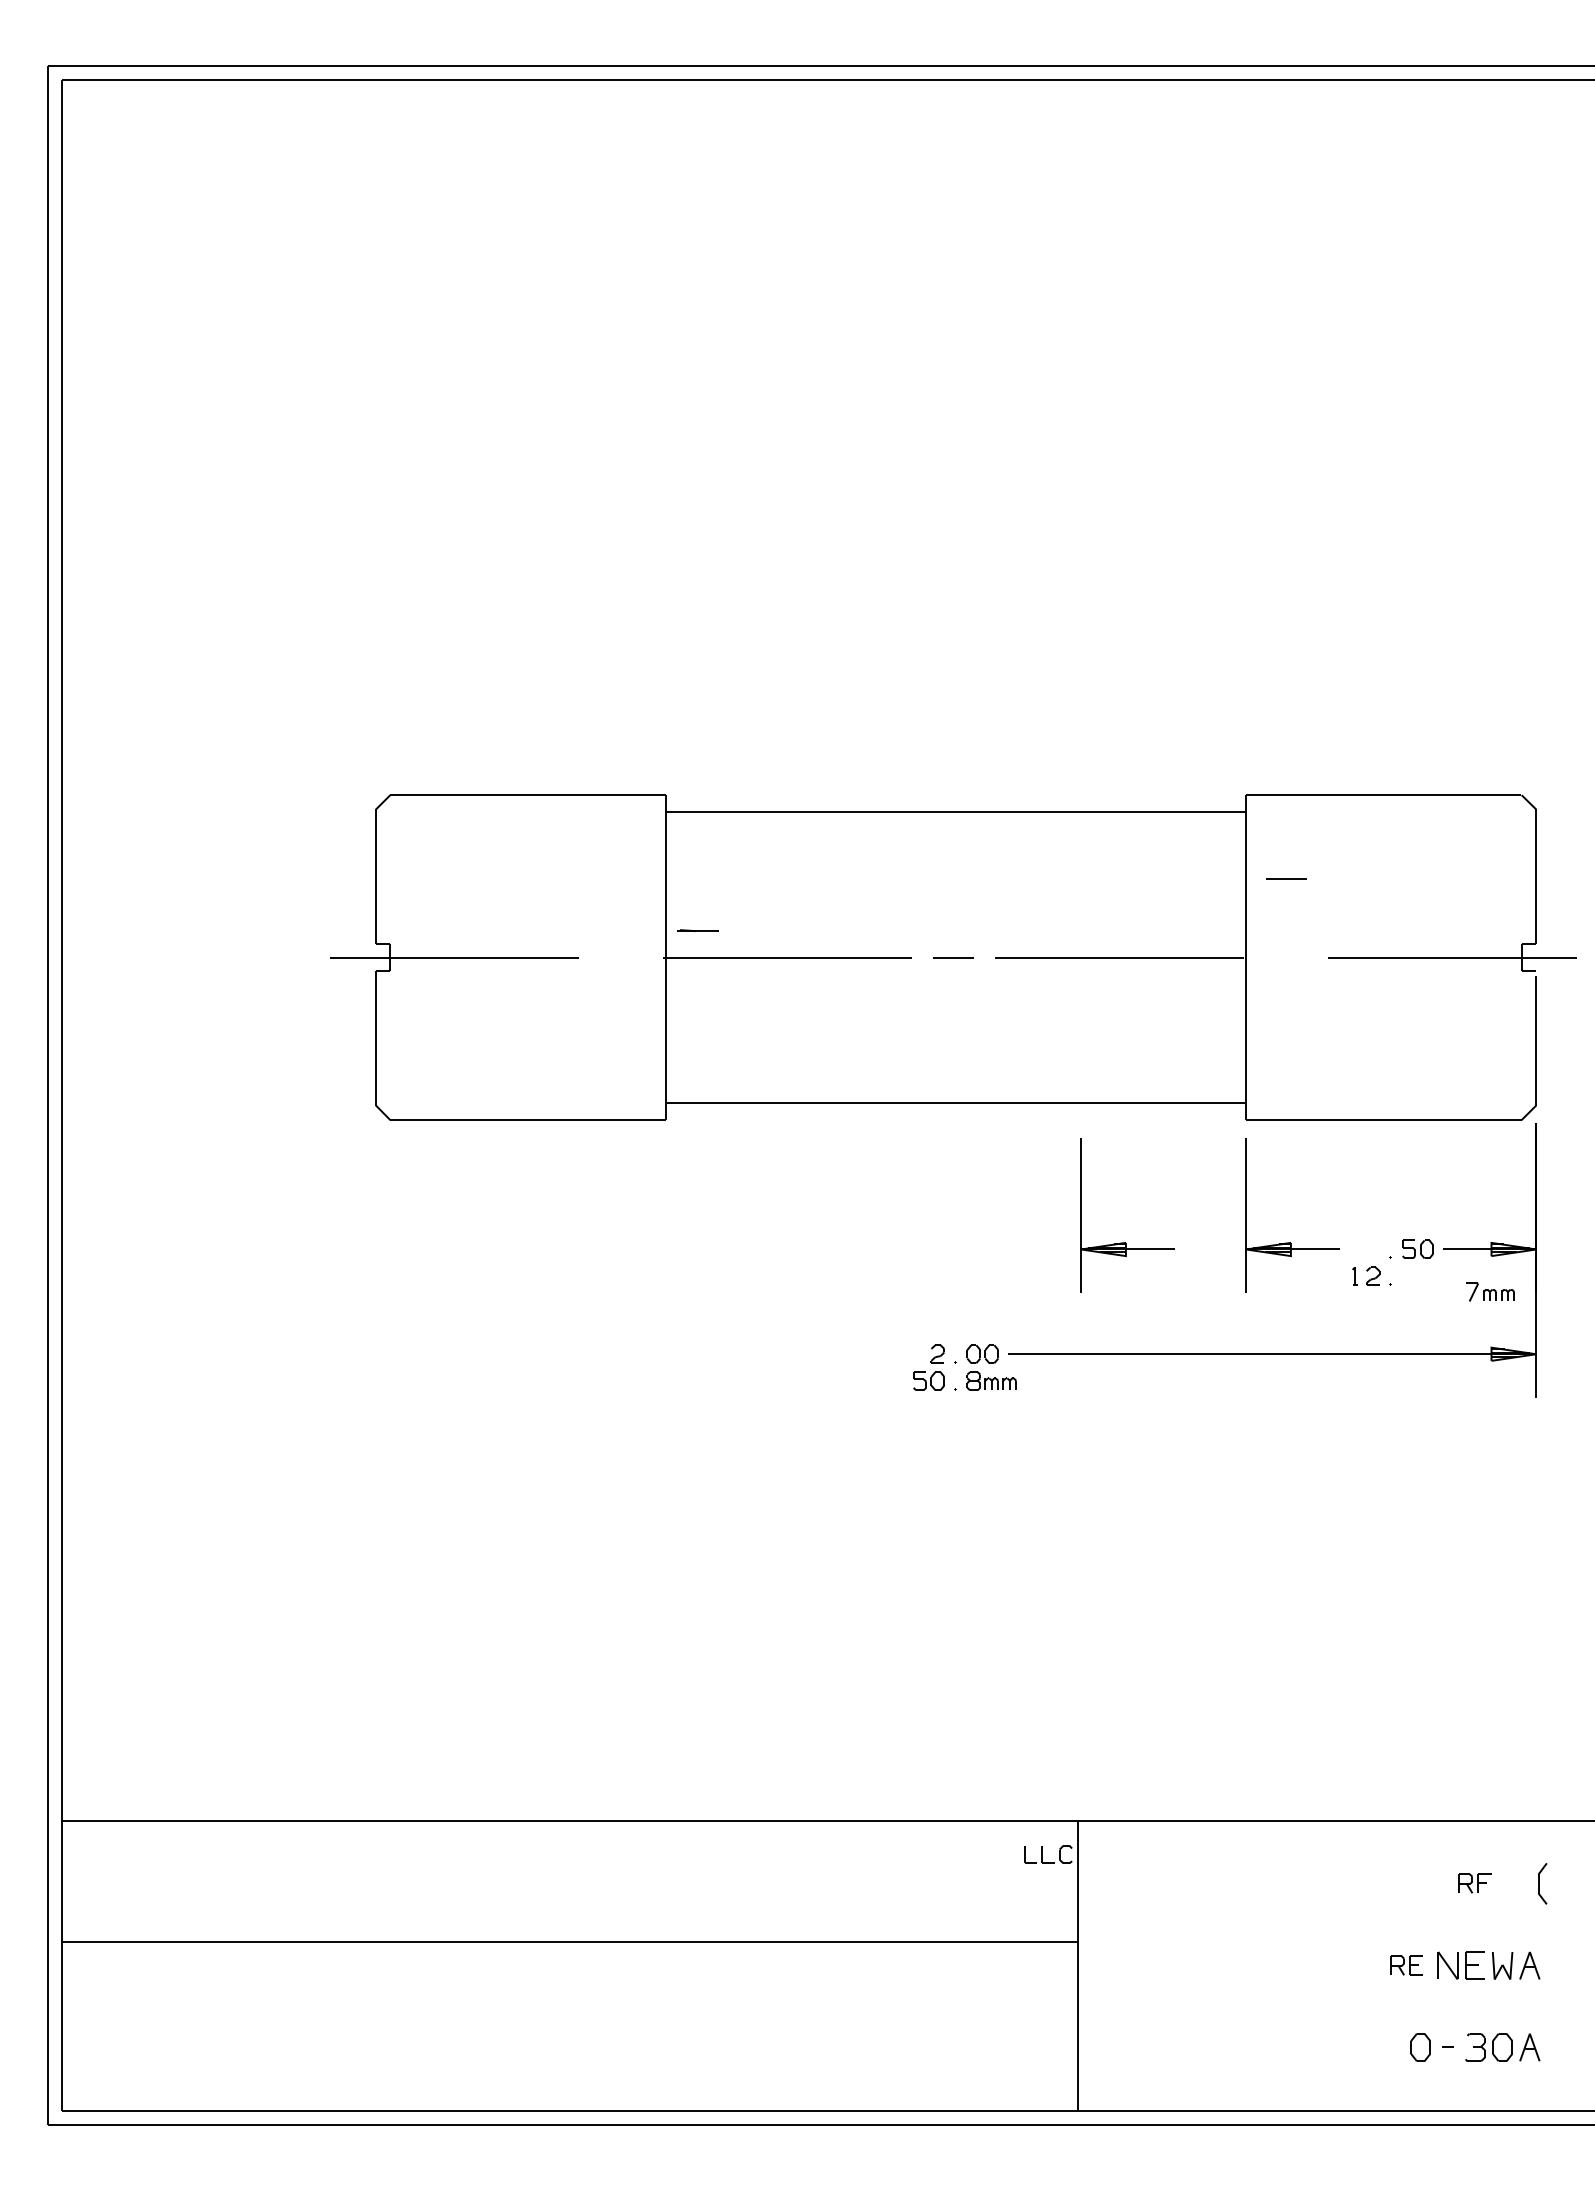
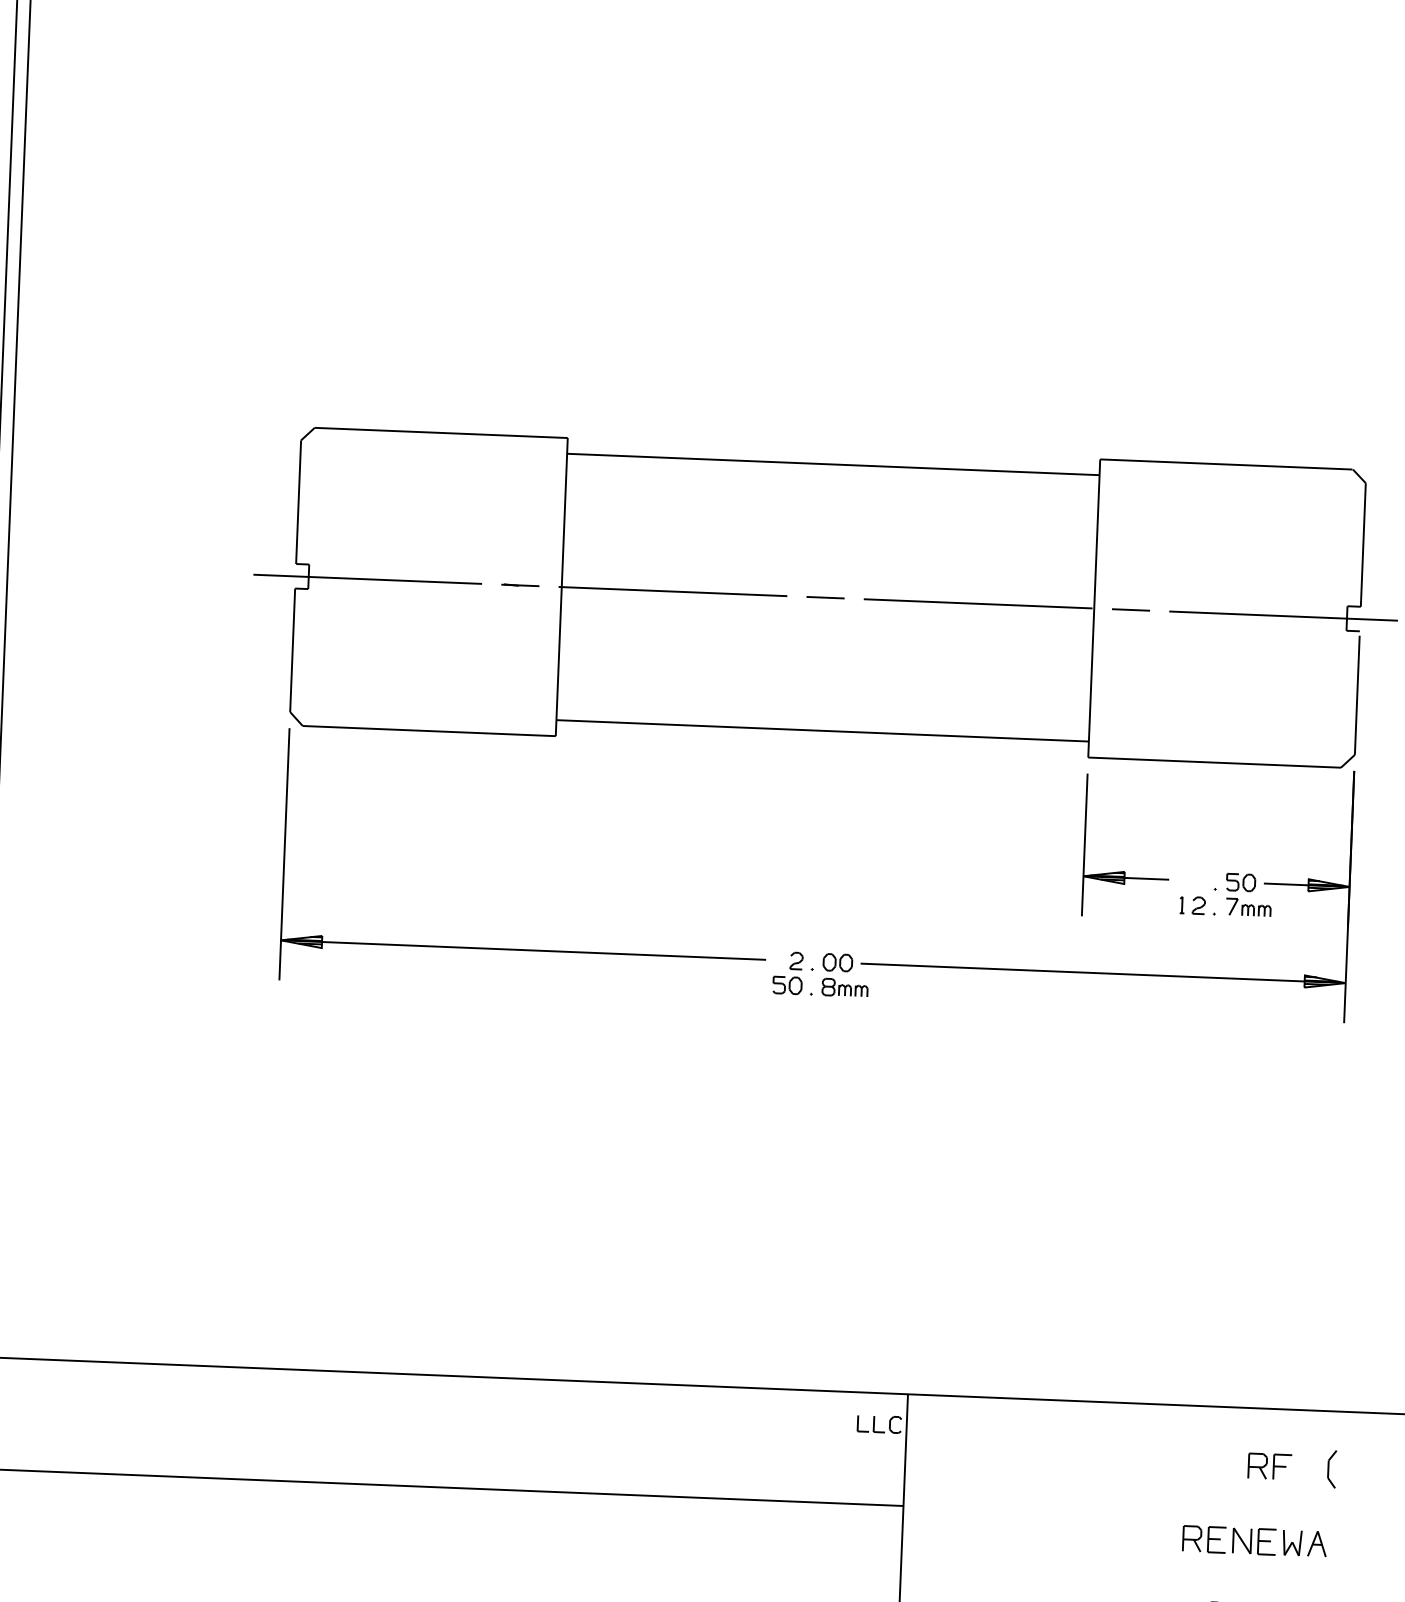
line: (1286, 878) -> (1131, 609), moved
line: (697, 930) -> (520, 585), moved
part: (1125, 1242) -> (972, 865), removed
part: (1490, 1291) -> (1248, 906), moved
part: (639, 1353) -> (522, 949), added
part: (1474, 1883) -> (1269, 1466), size x1.43
part: (1406, 1965) -> (1204, 1539), size x1.43

